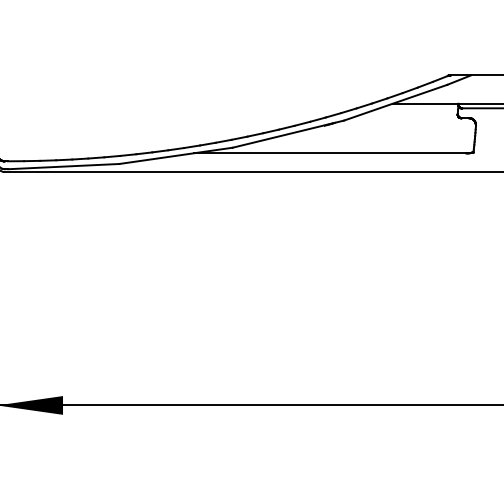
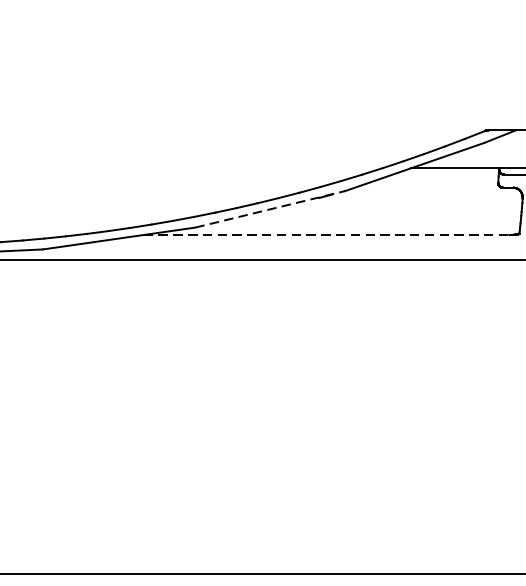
line: (288, 134) -> (270, 209), solid -> dashed
line: (330, 153) -> (327, 235), solid -> dashed

